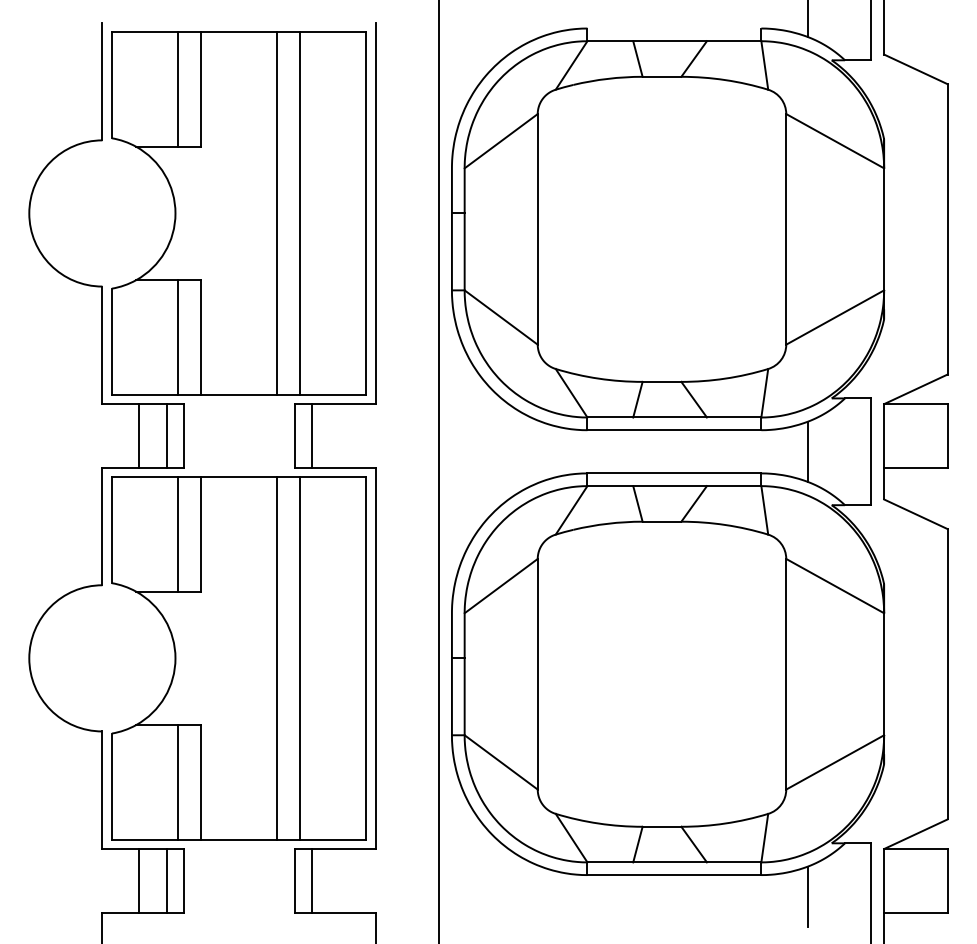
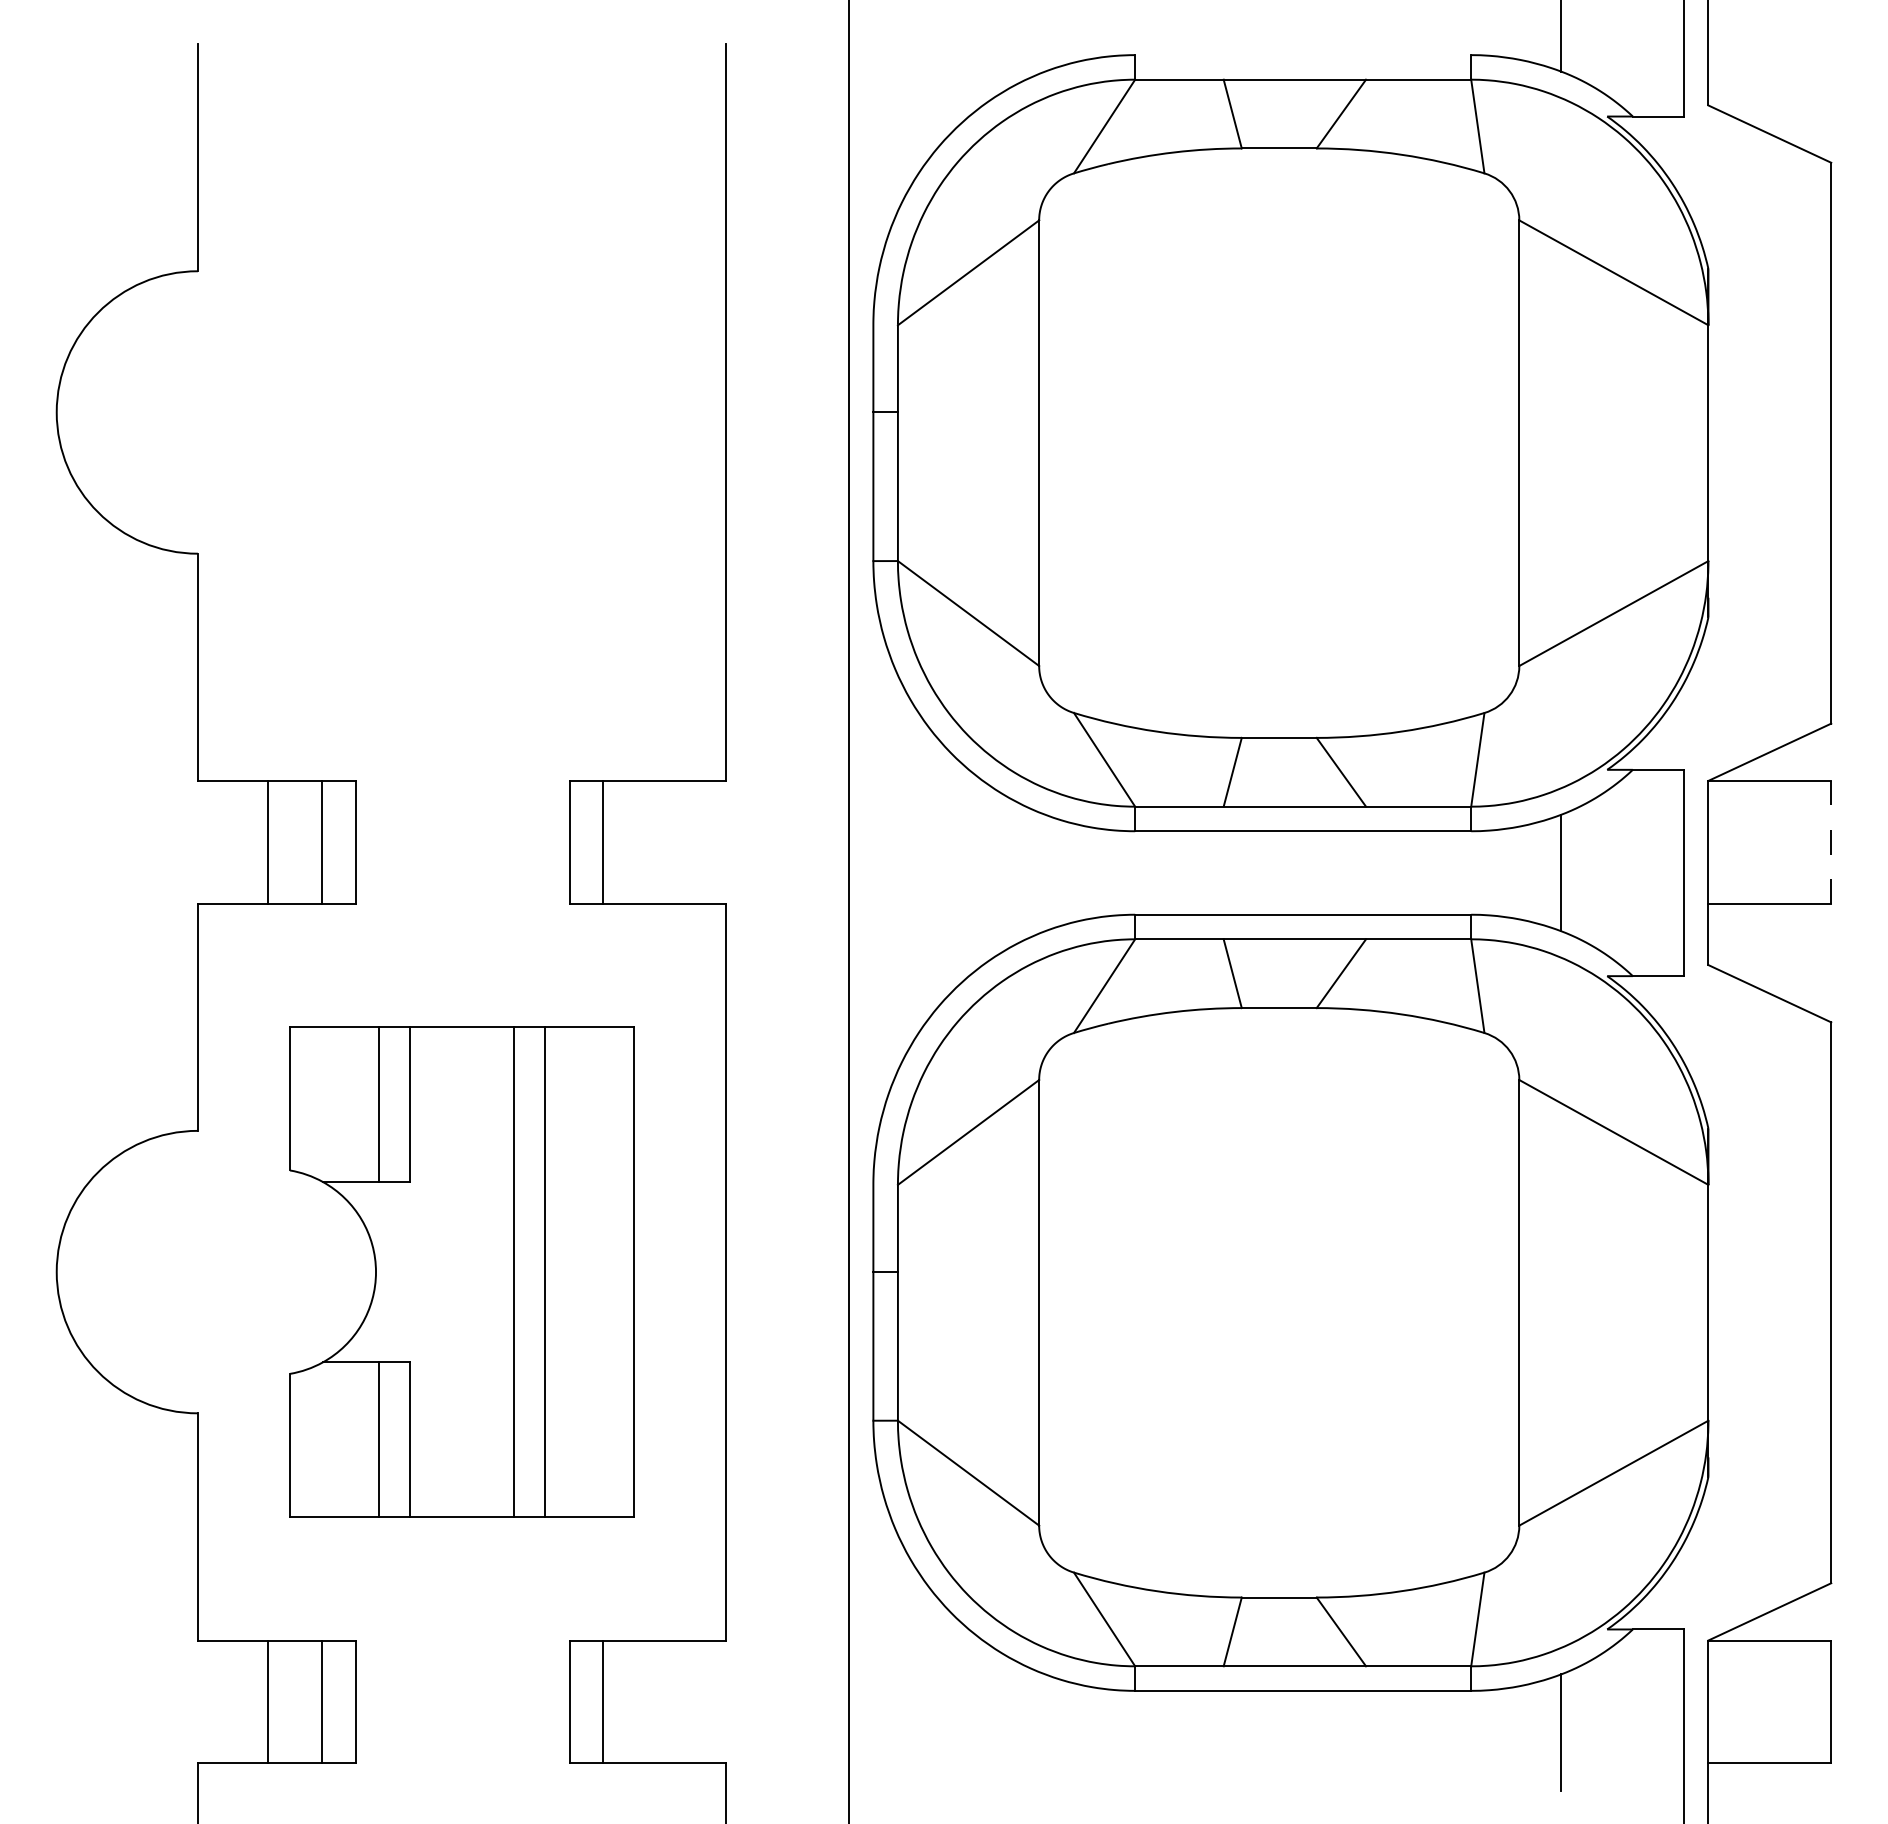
part: (238, 213) -> (460, 412), removed
line: (947, 435) -> (1830, 841), solid -> dashed
part: (238, 658) -> (460, 1272), size x0.7

